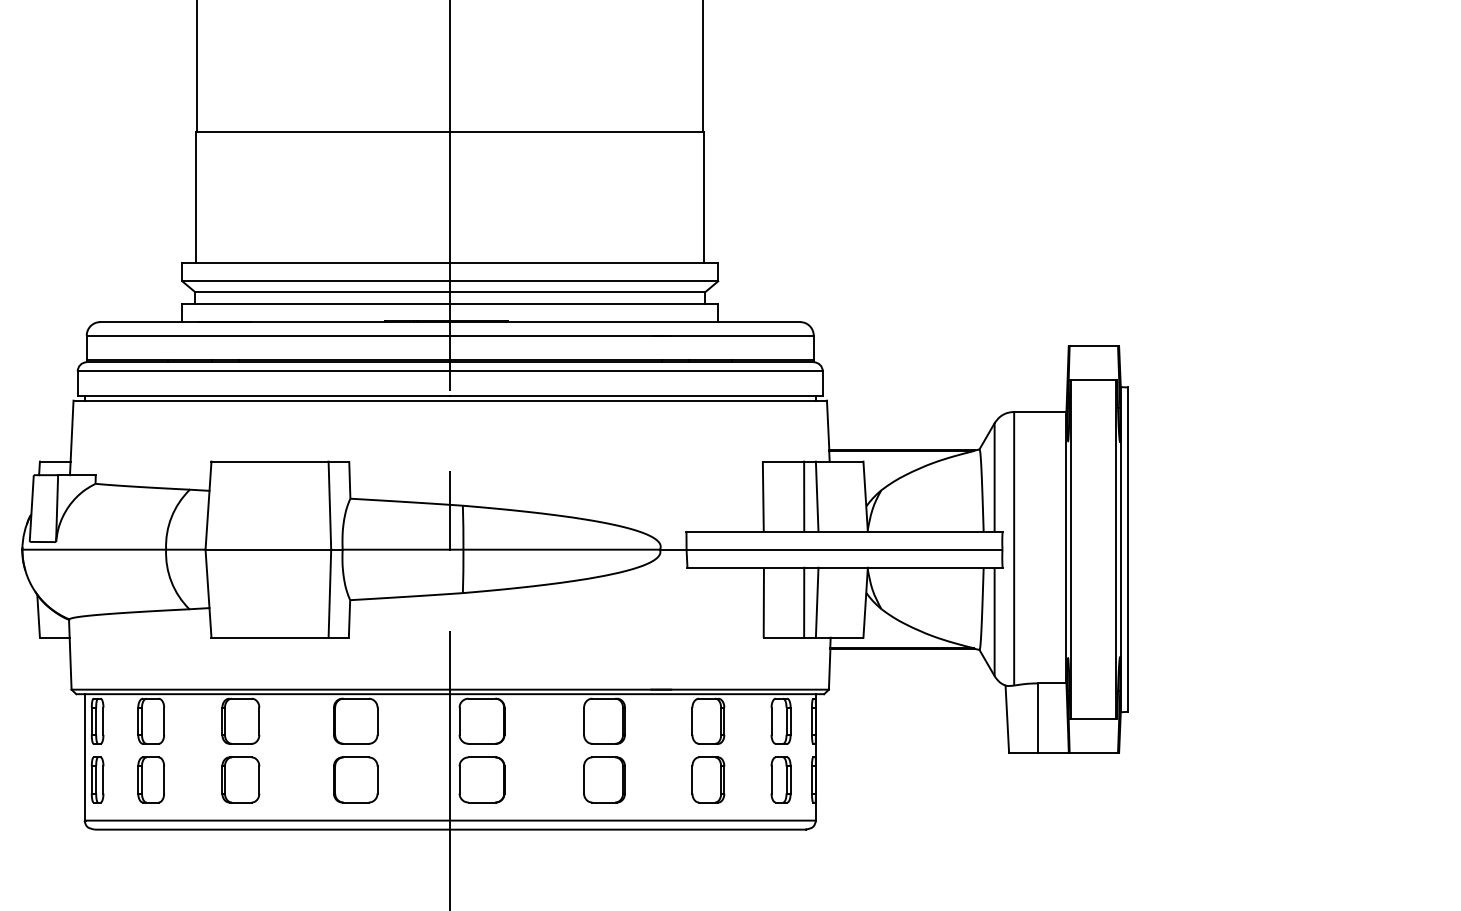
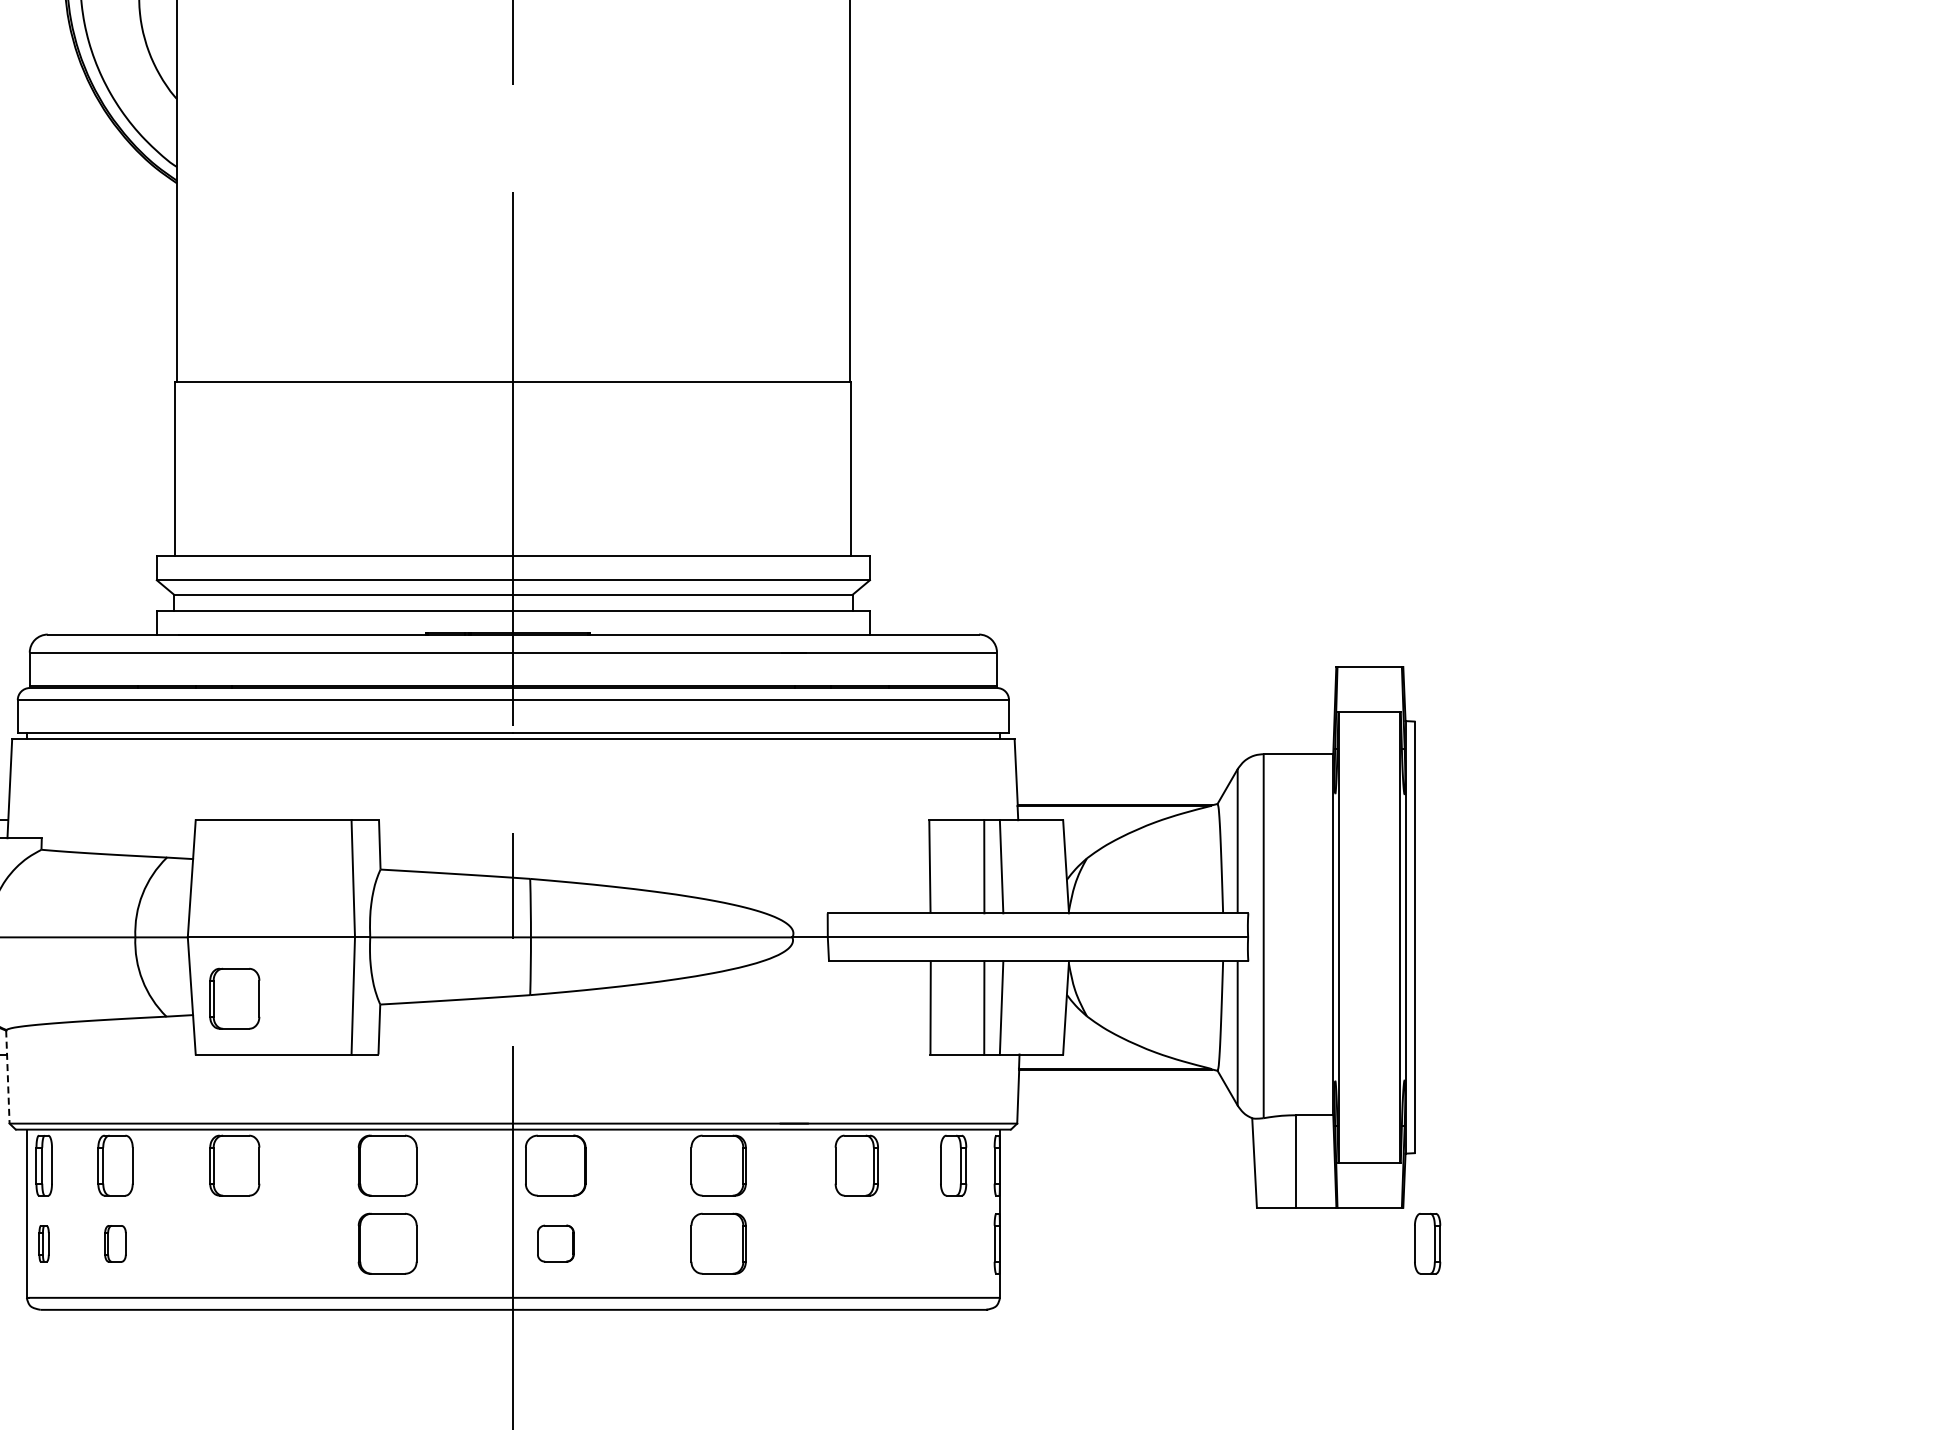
line: (70, 655) -> (7, 1077), solid -> dashed
part: (97, 779) -> (43, 1243), size x0.6
part: (151, 779) -> (115, 1243), size x0.6
part: (240, 779) -> (234, 998), moved
part: (481, 779) -> (555, 1243), size x0.6
part: (708, 779) -> (856, 1243), removed
part: (781, 779) -> (1427, 1243), moved

